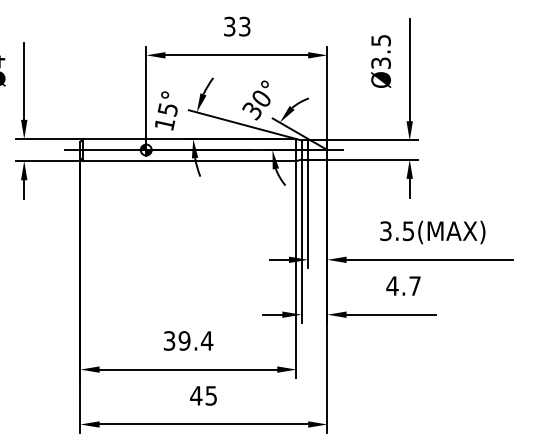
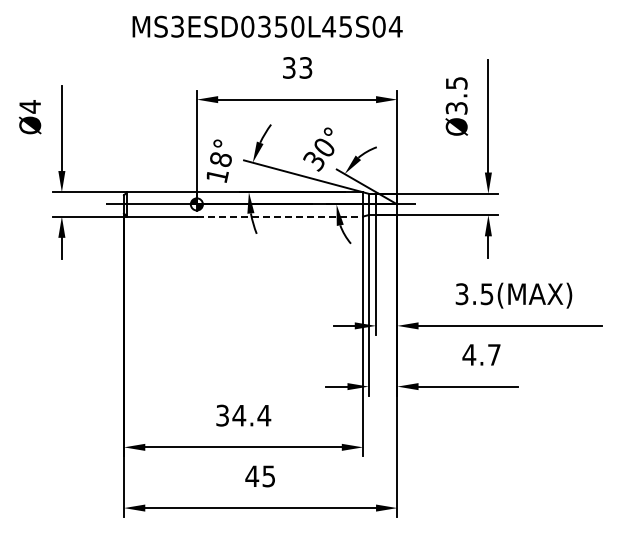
text: (167, 109) -> (220, 159), 15° -> 18°
line: (221, 160) -> (280, 216), solid -> dashed
text: (184, 340) -> (239, 415), 39.4 -> 34.4

